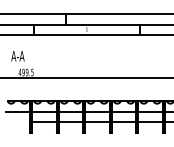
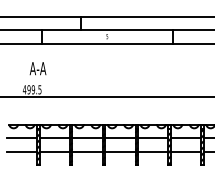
text: (17, 56) -> (37, 68), moved
line: (17, 122) -> (21, 151), added

